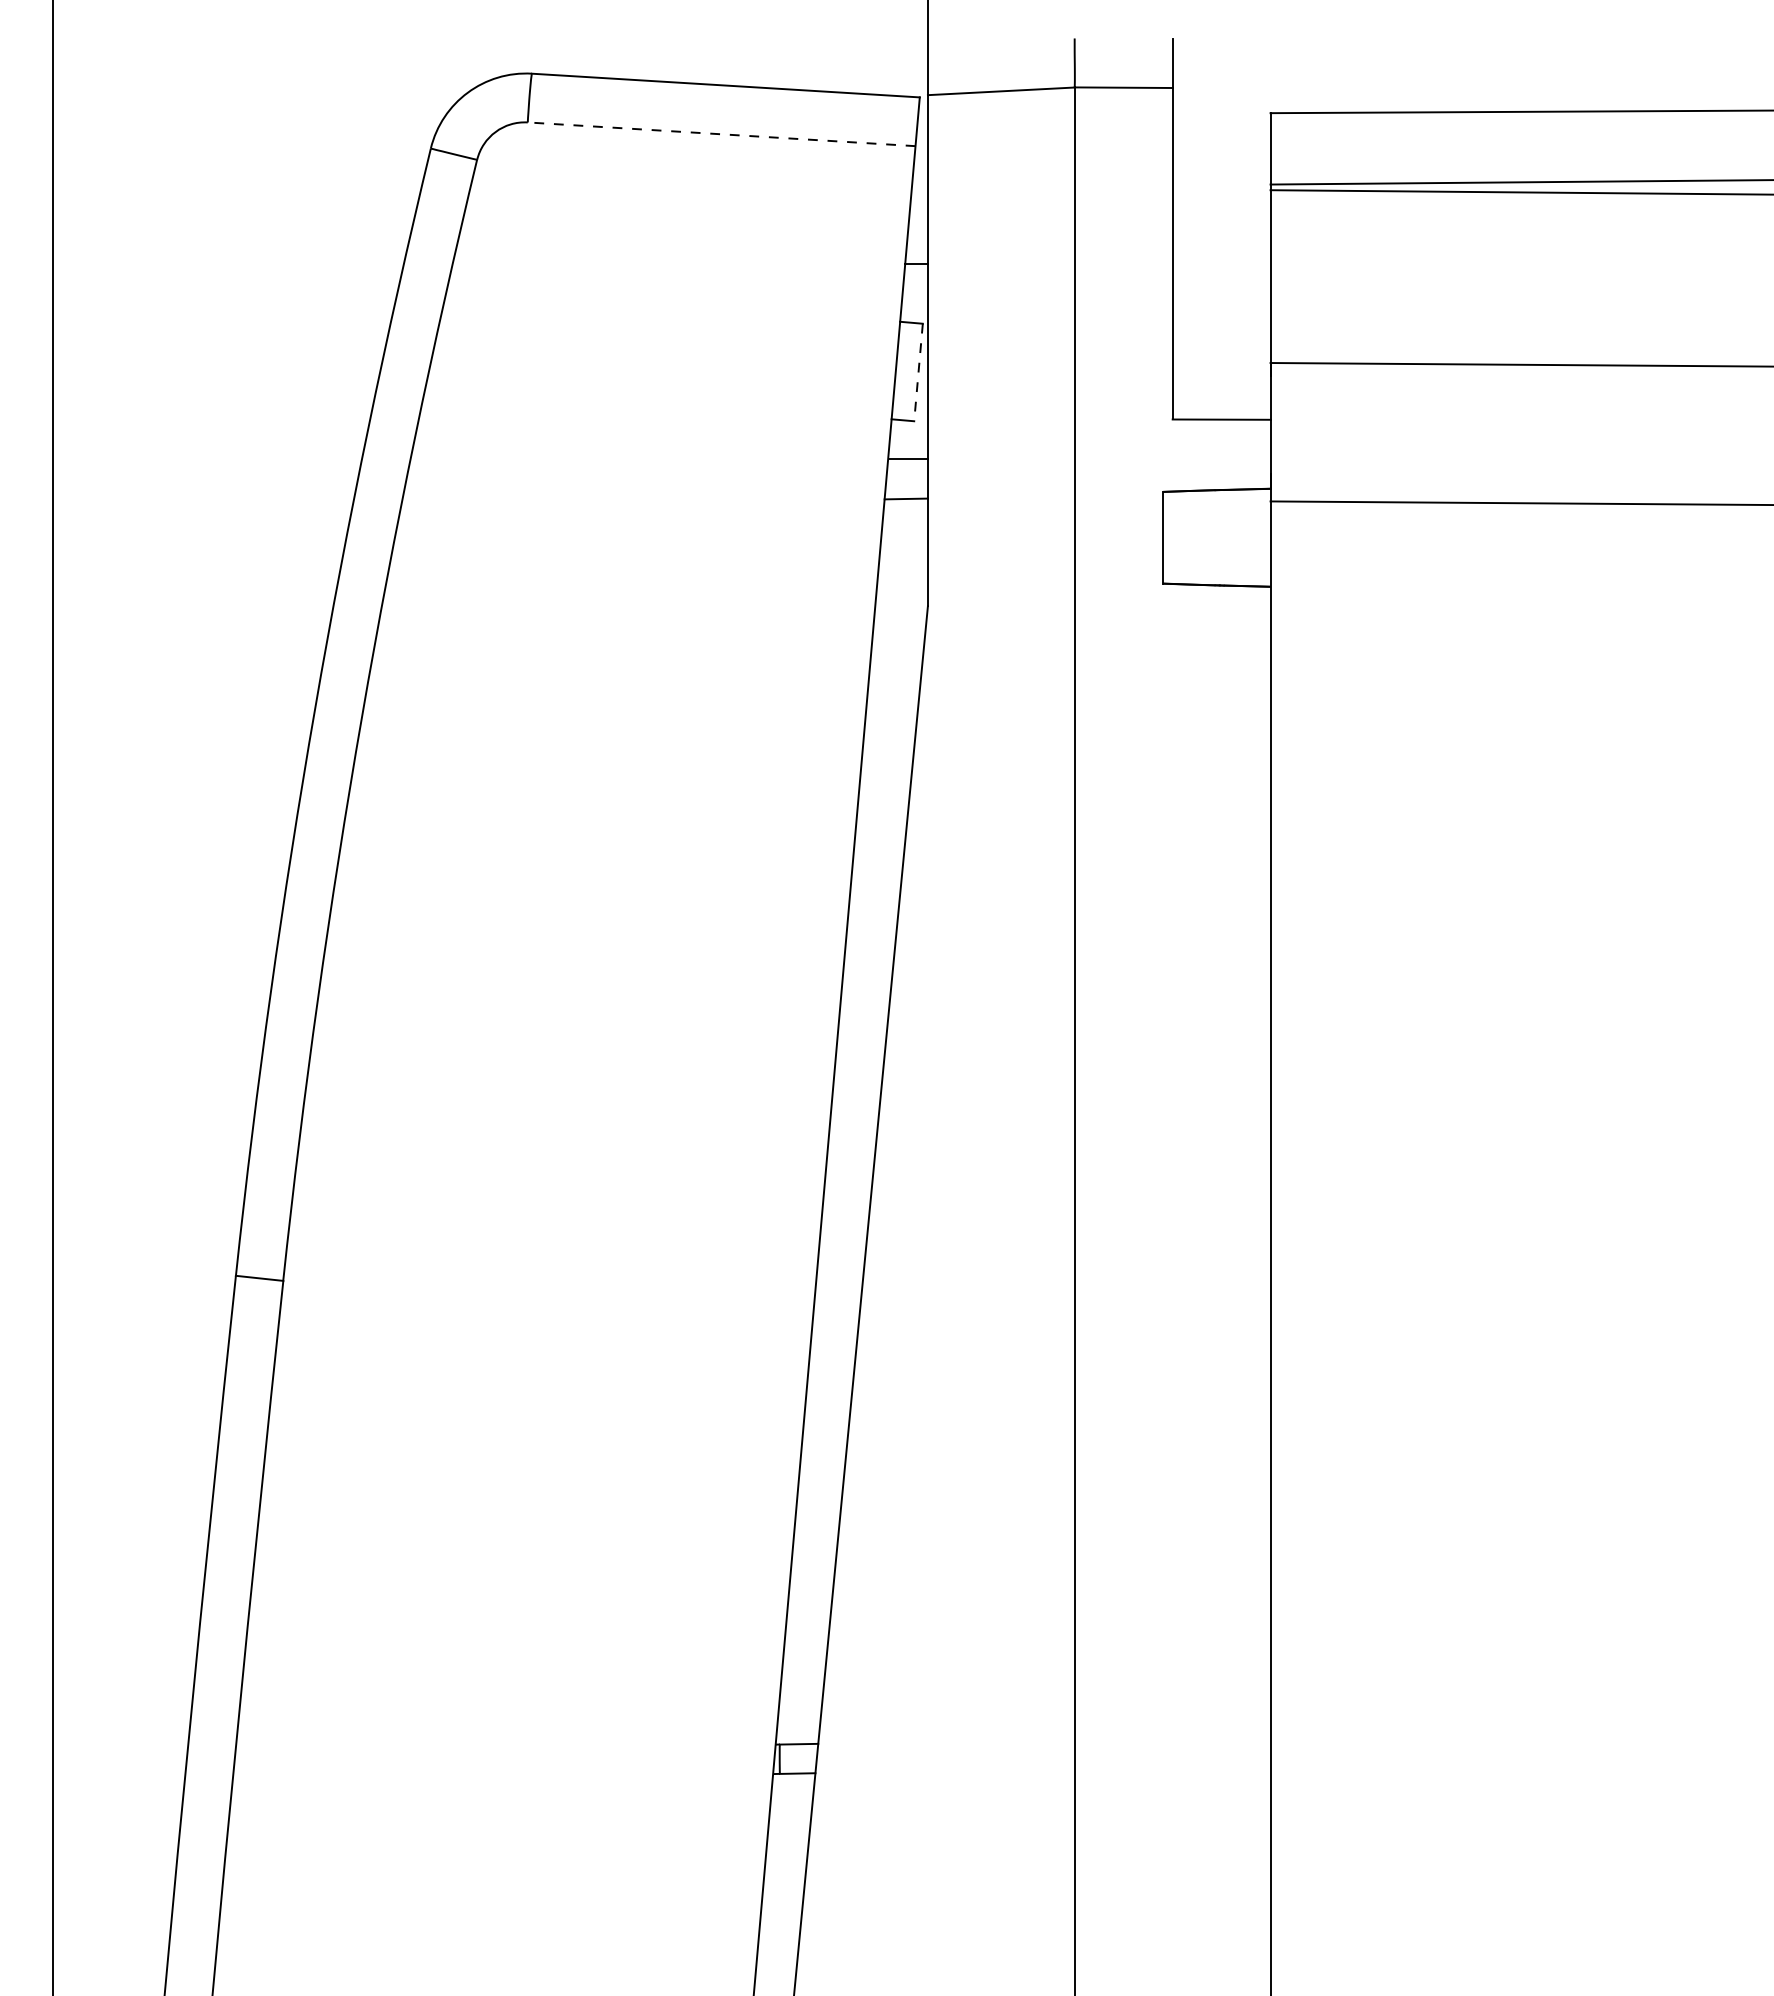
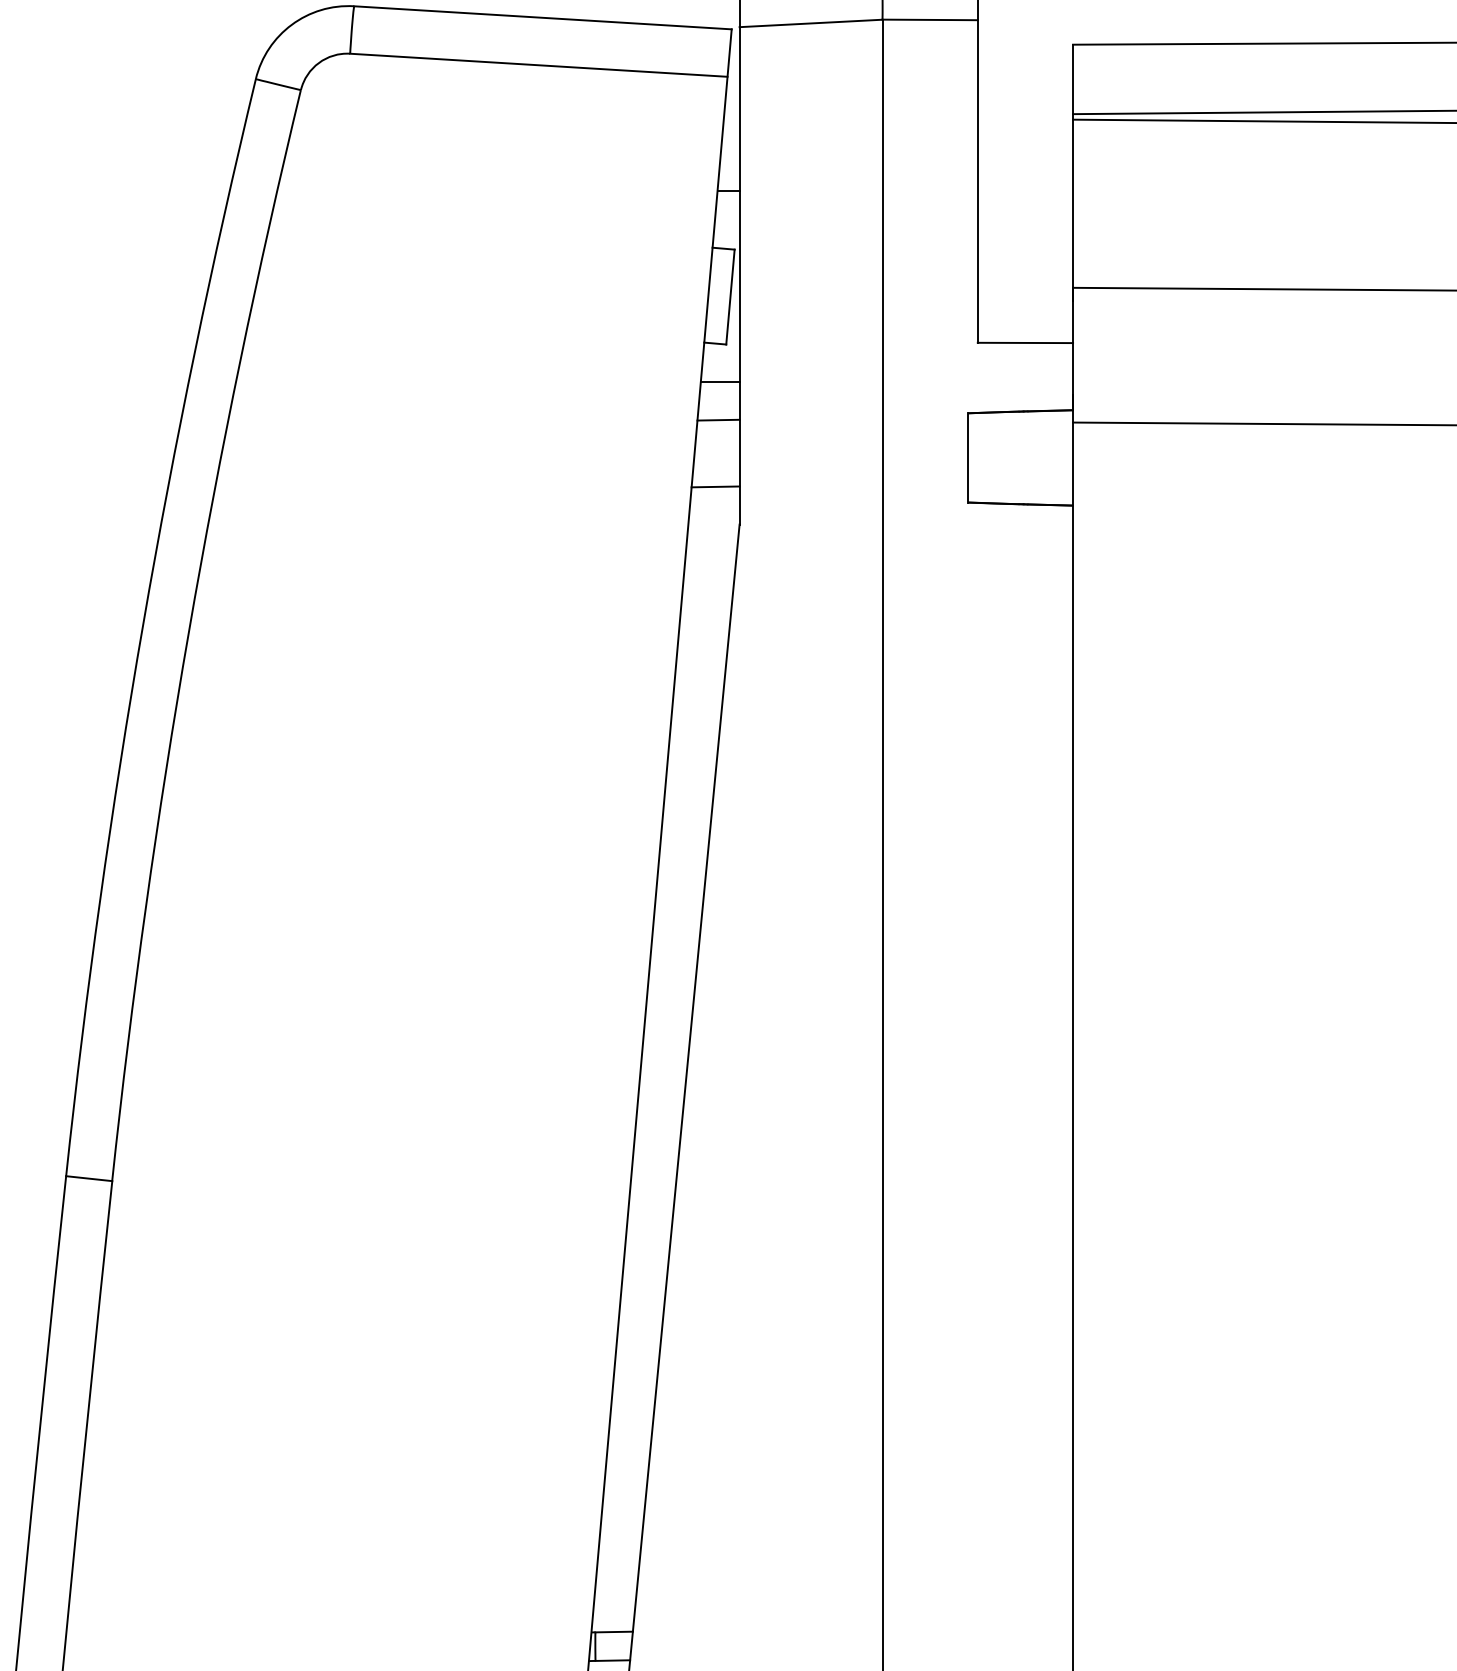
line: (721, 134) -> (538, 65), dashed -> solid
line: (918, 372) -> (730, 297), dashed -> solid
line: (902, 567) -> (714, 486), added

